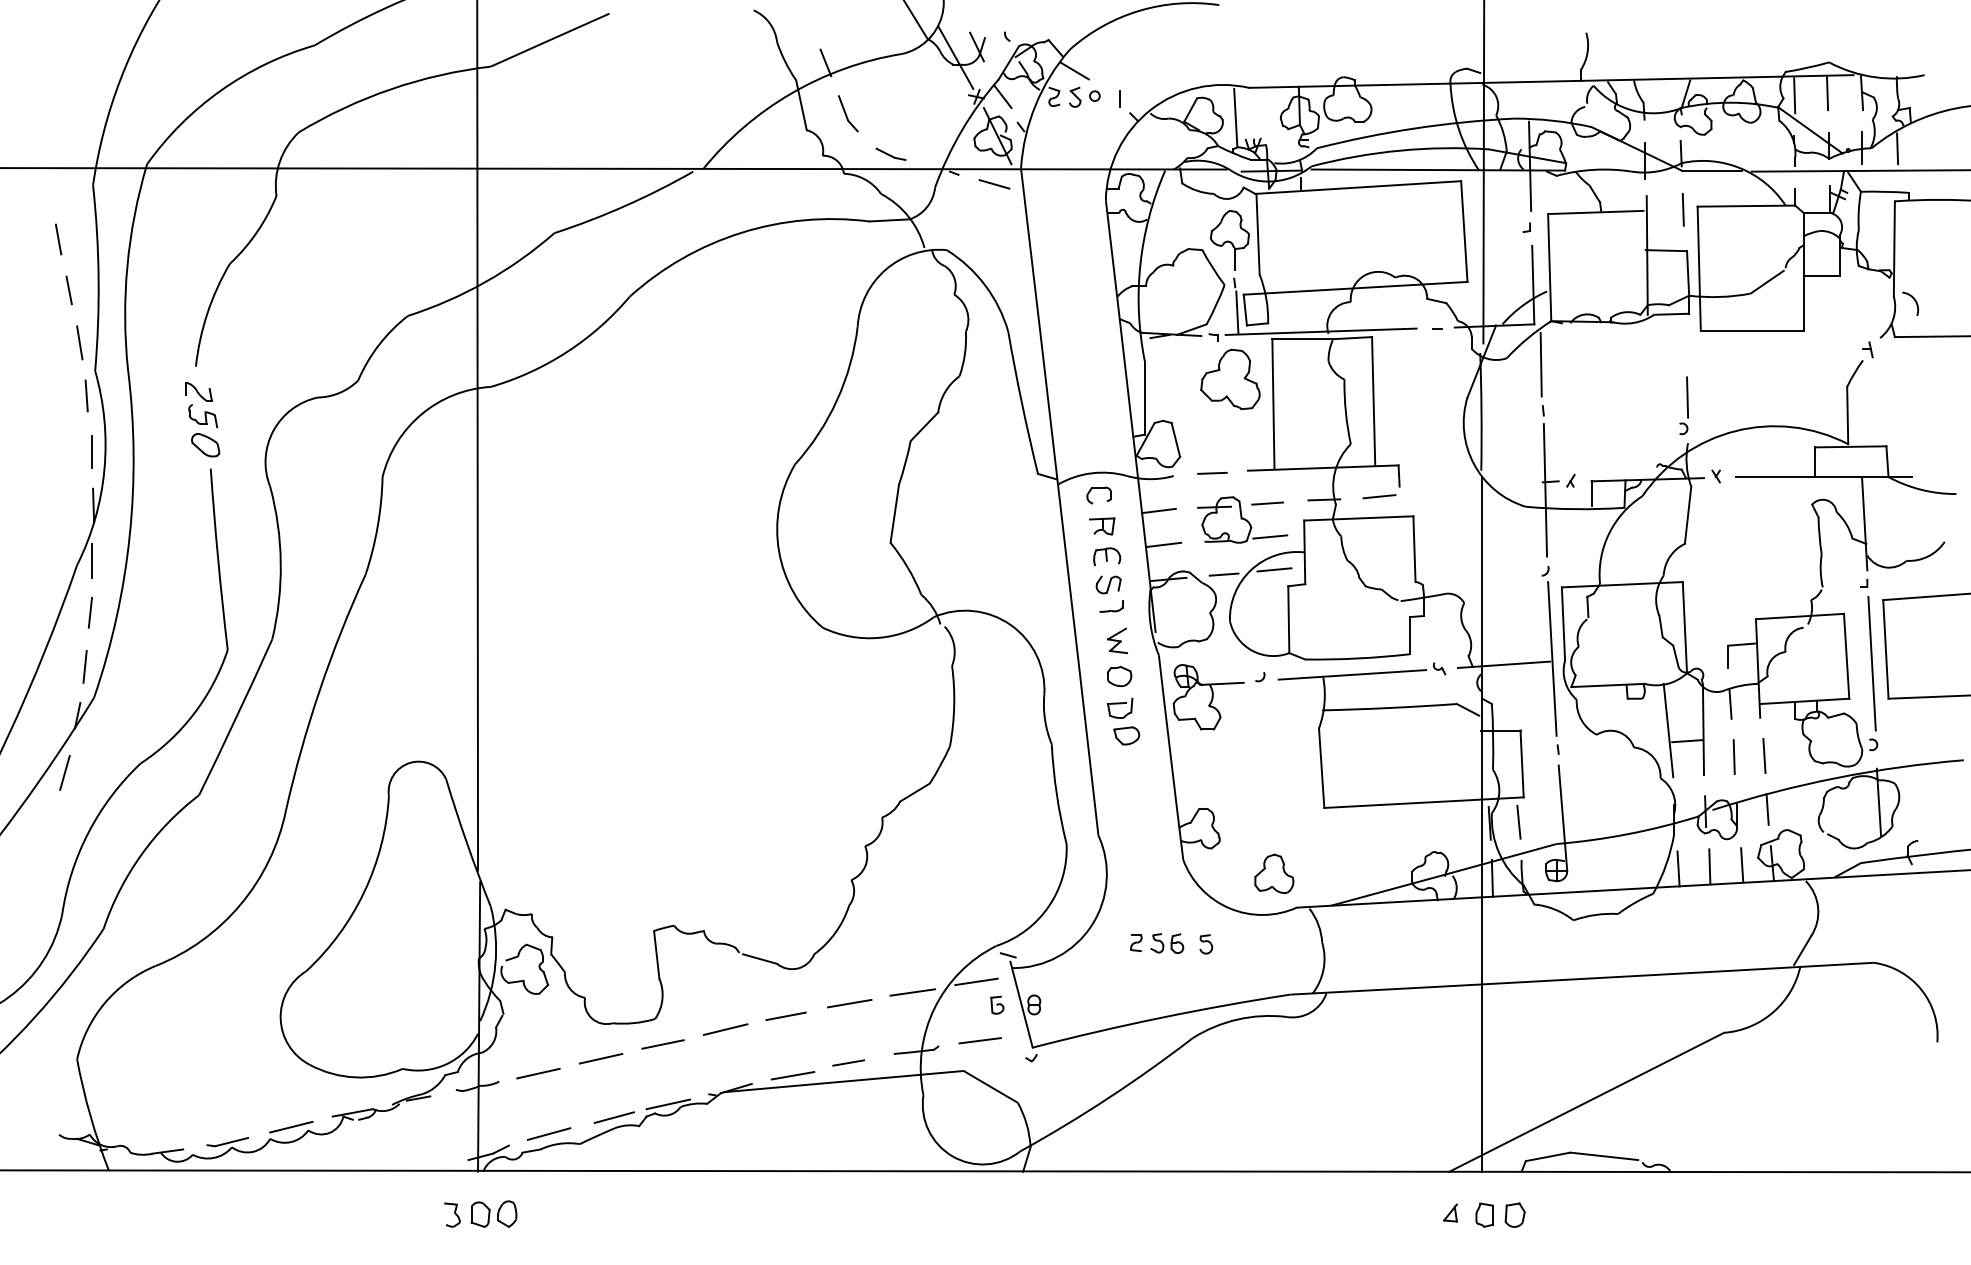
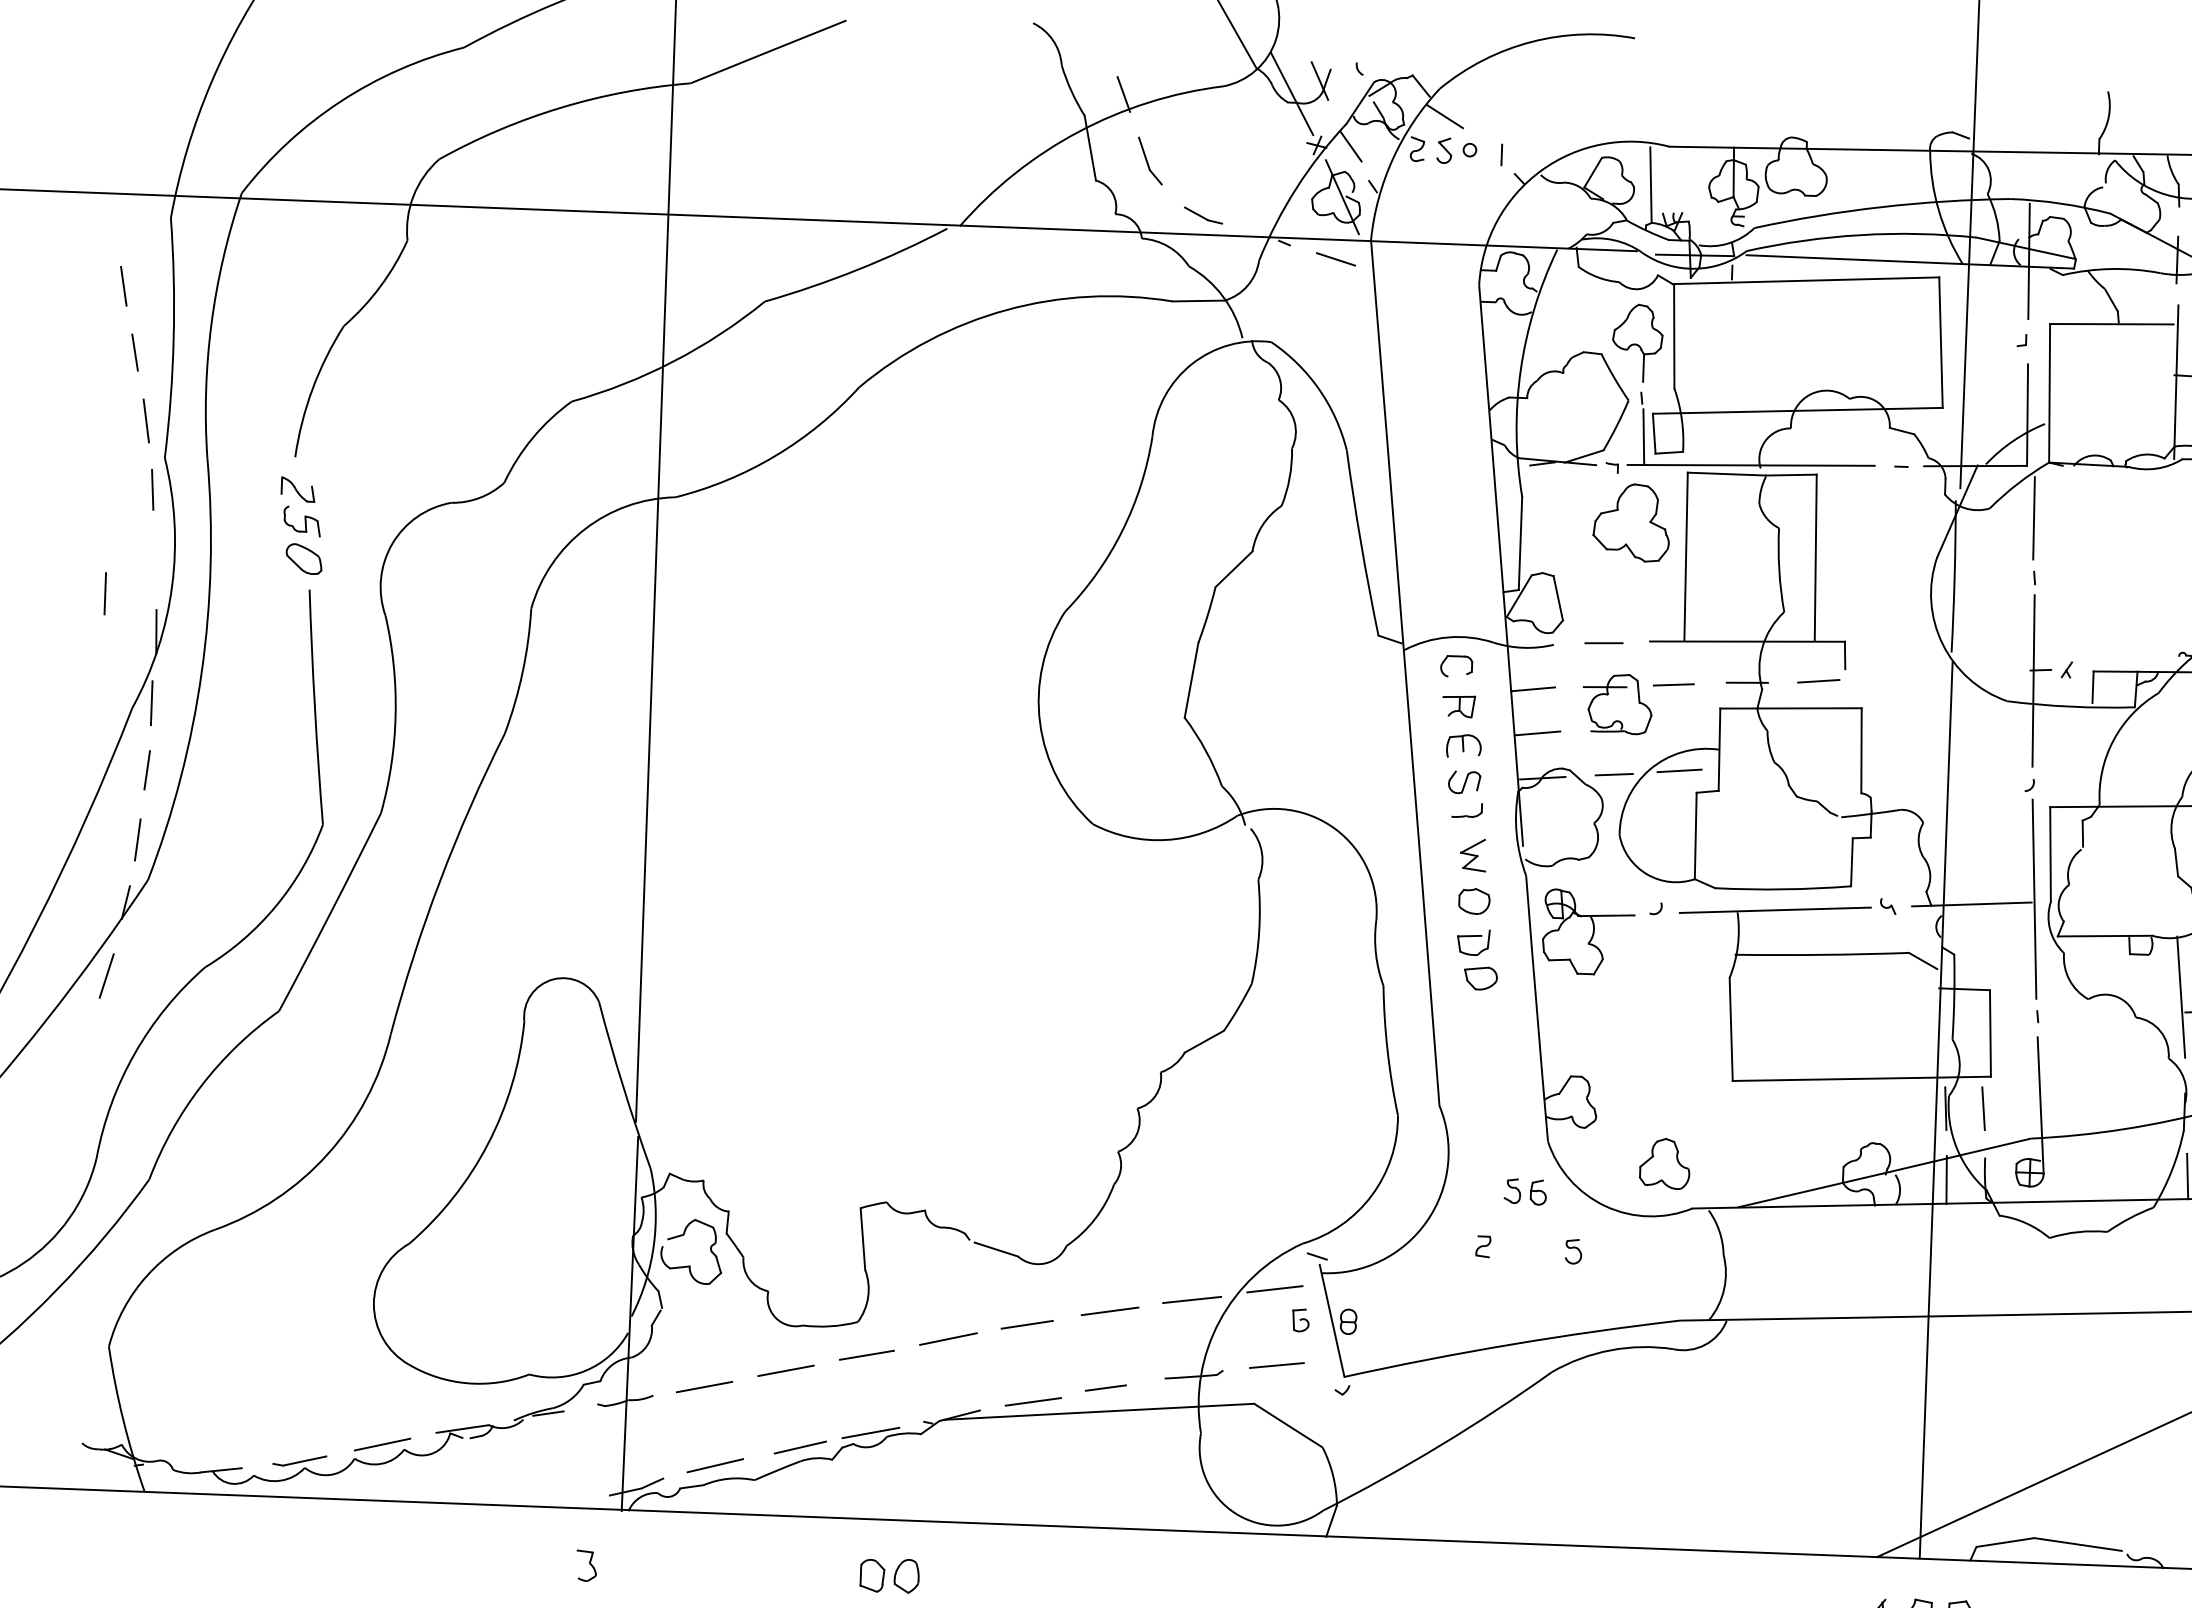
line: (91, 451) -> (104, 593), moved
line: (1270, 536) -> (1676, 727), removed
part: (1167, 943) -> (1525, 1191), moved
part: (493, 1213) -> (889, 1574), moved

